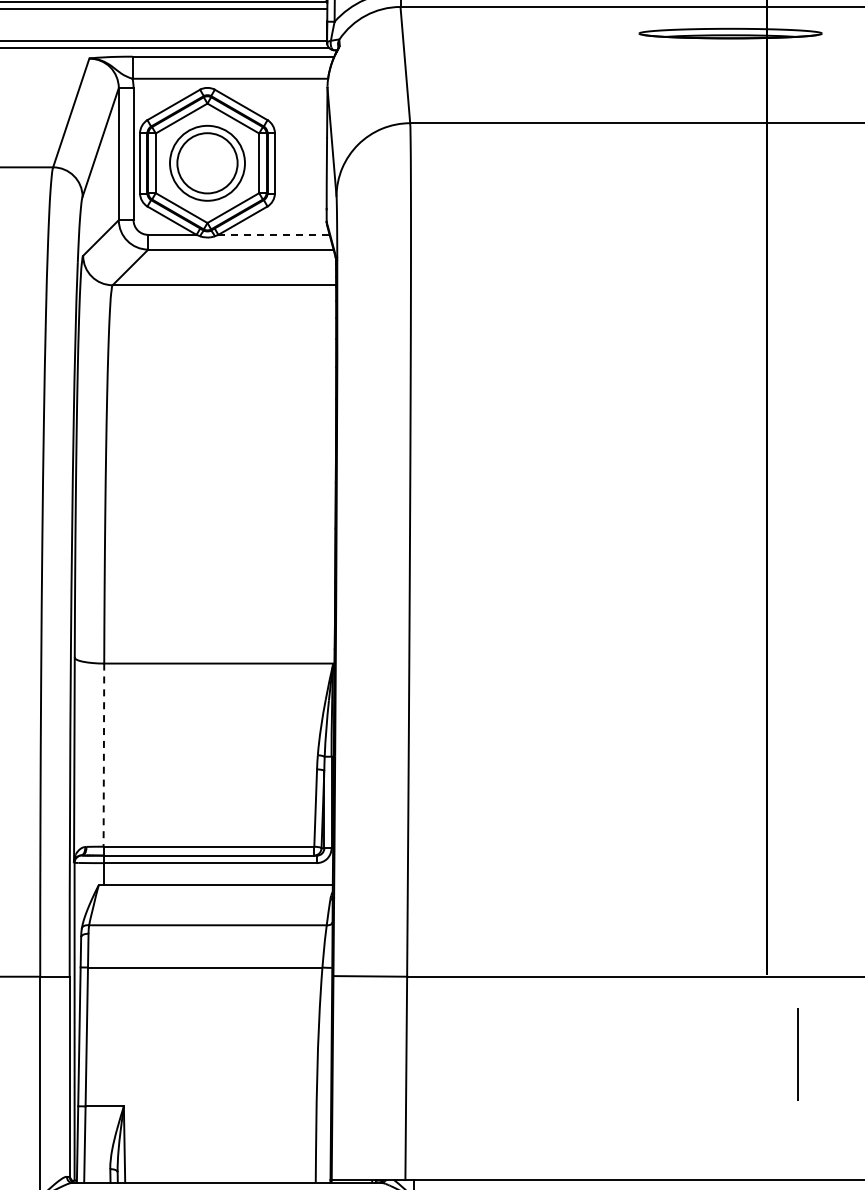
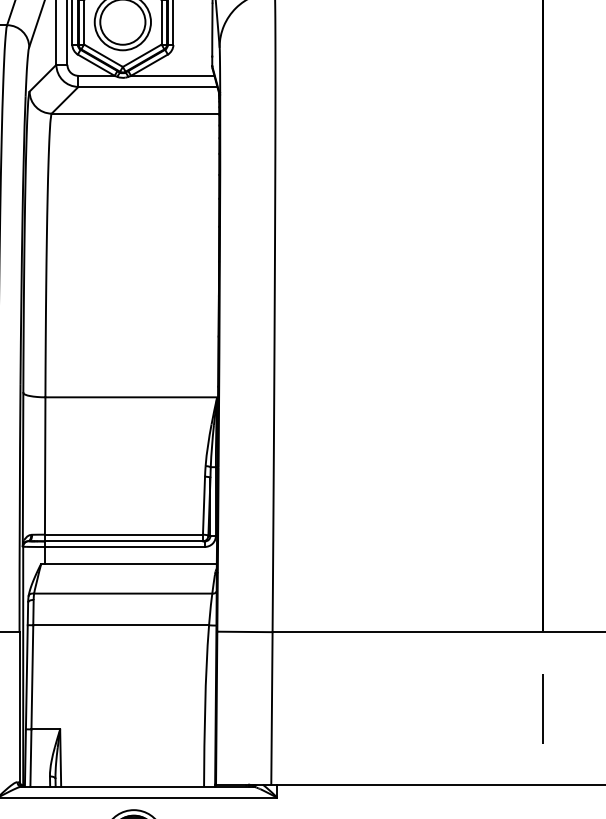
line: (274, 234) -> (173, 75), dashed -> solid
line: (103, 755) -> (44, 466), dashed -> solid
line: (797, 1054) -> (542, 709), moved

